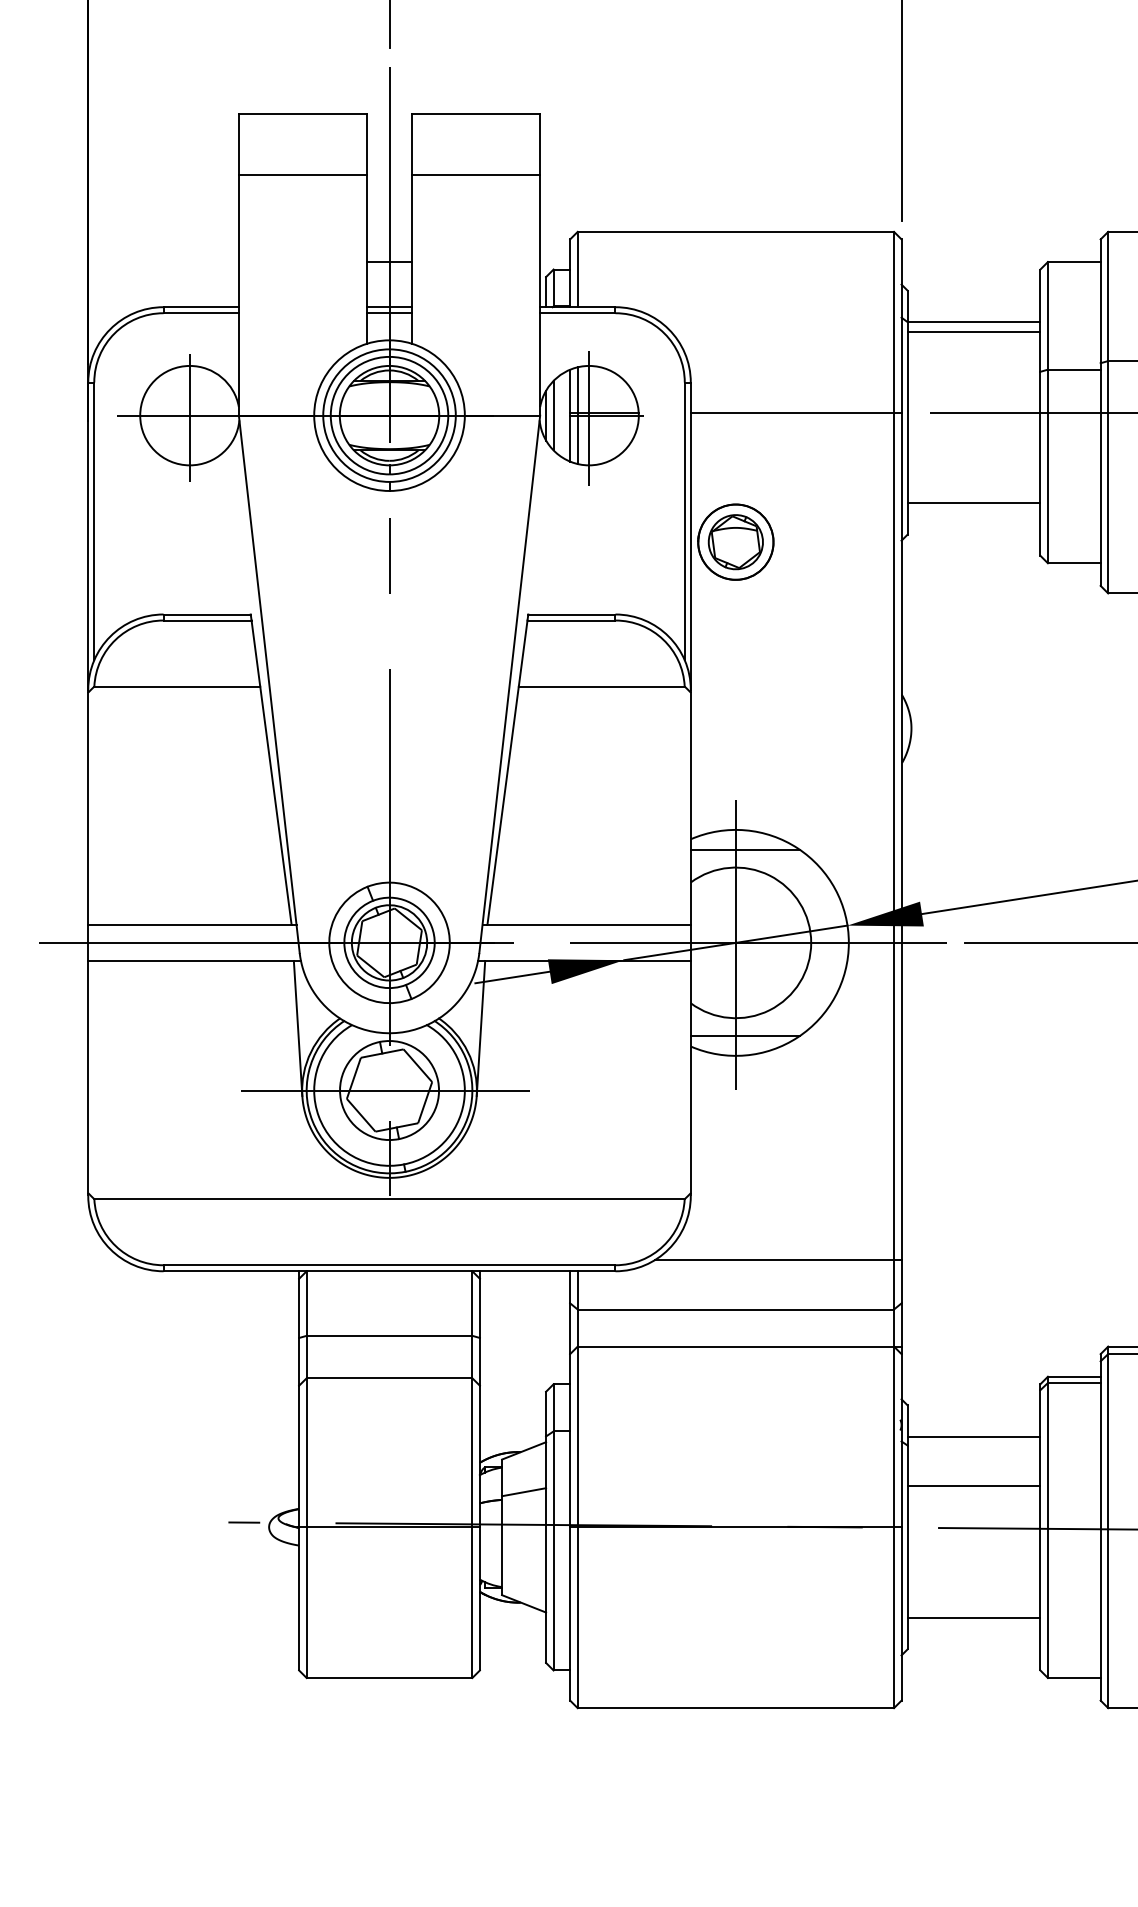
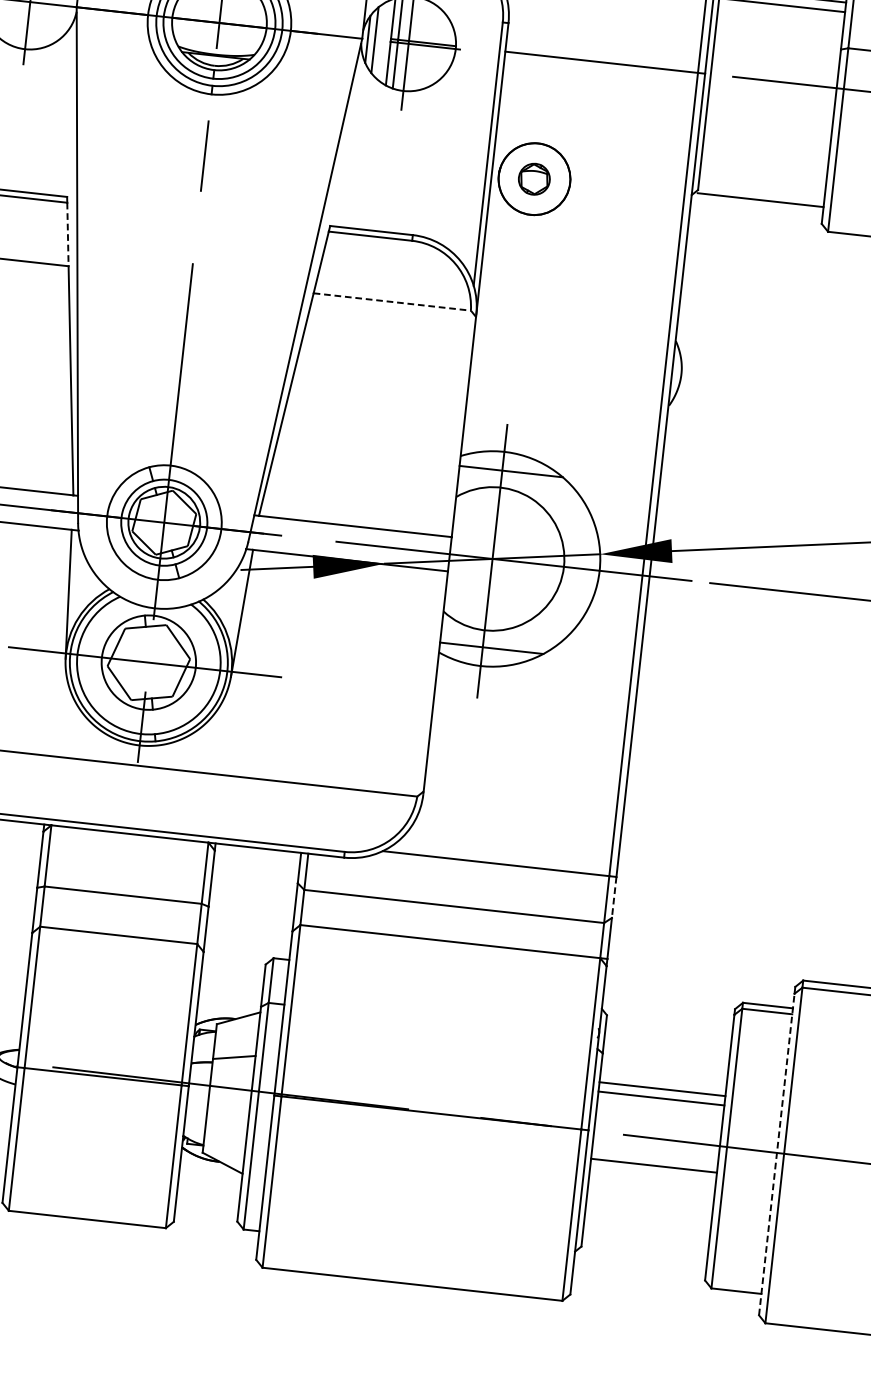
line: (973, 503) -> (760, 200), moved
part: (735, 542) -> (534, 179), size x0.6
line: (255, 654) -> (67, 235), solid -> dashed
line: (601, 686) -> (392, 301), solid -> dashed
line: (901, 1281) -> (614, 897), solid -> dashed
line: (973, 1436) -> (662, 1088), moved
line: (1100, 1530) -> (776, 1154), solid -> dashed
line: (973, 1617) -> (653, 1165), moved

